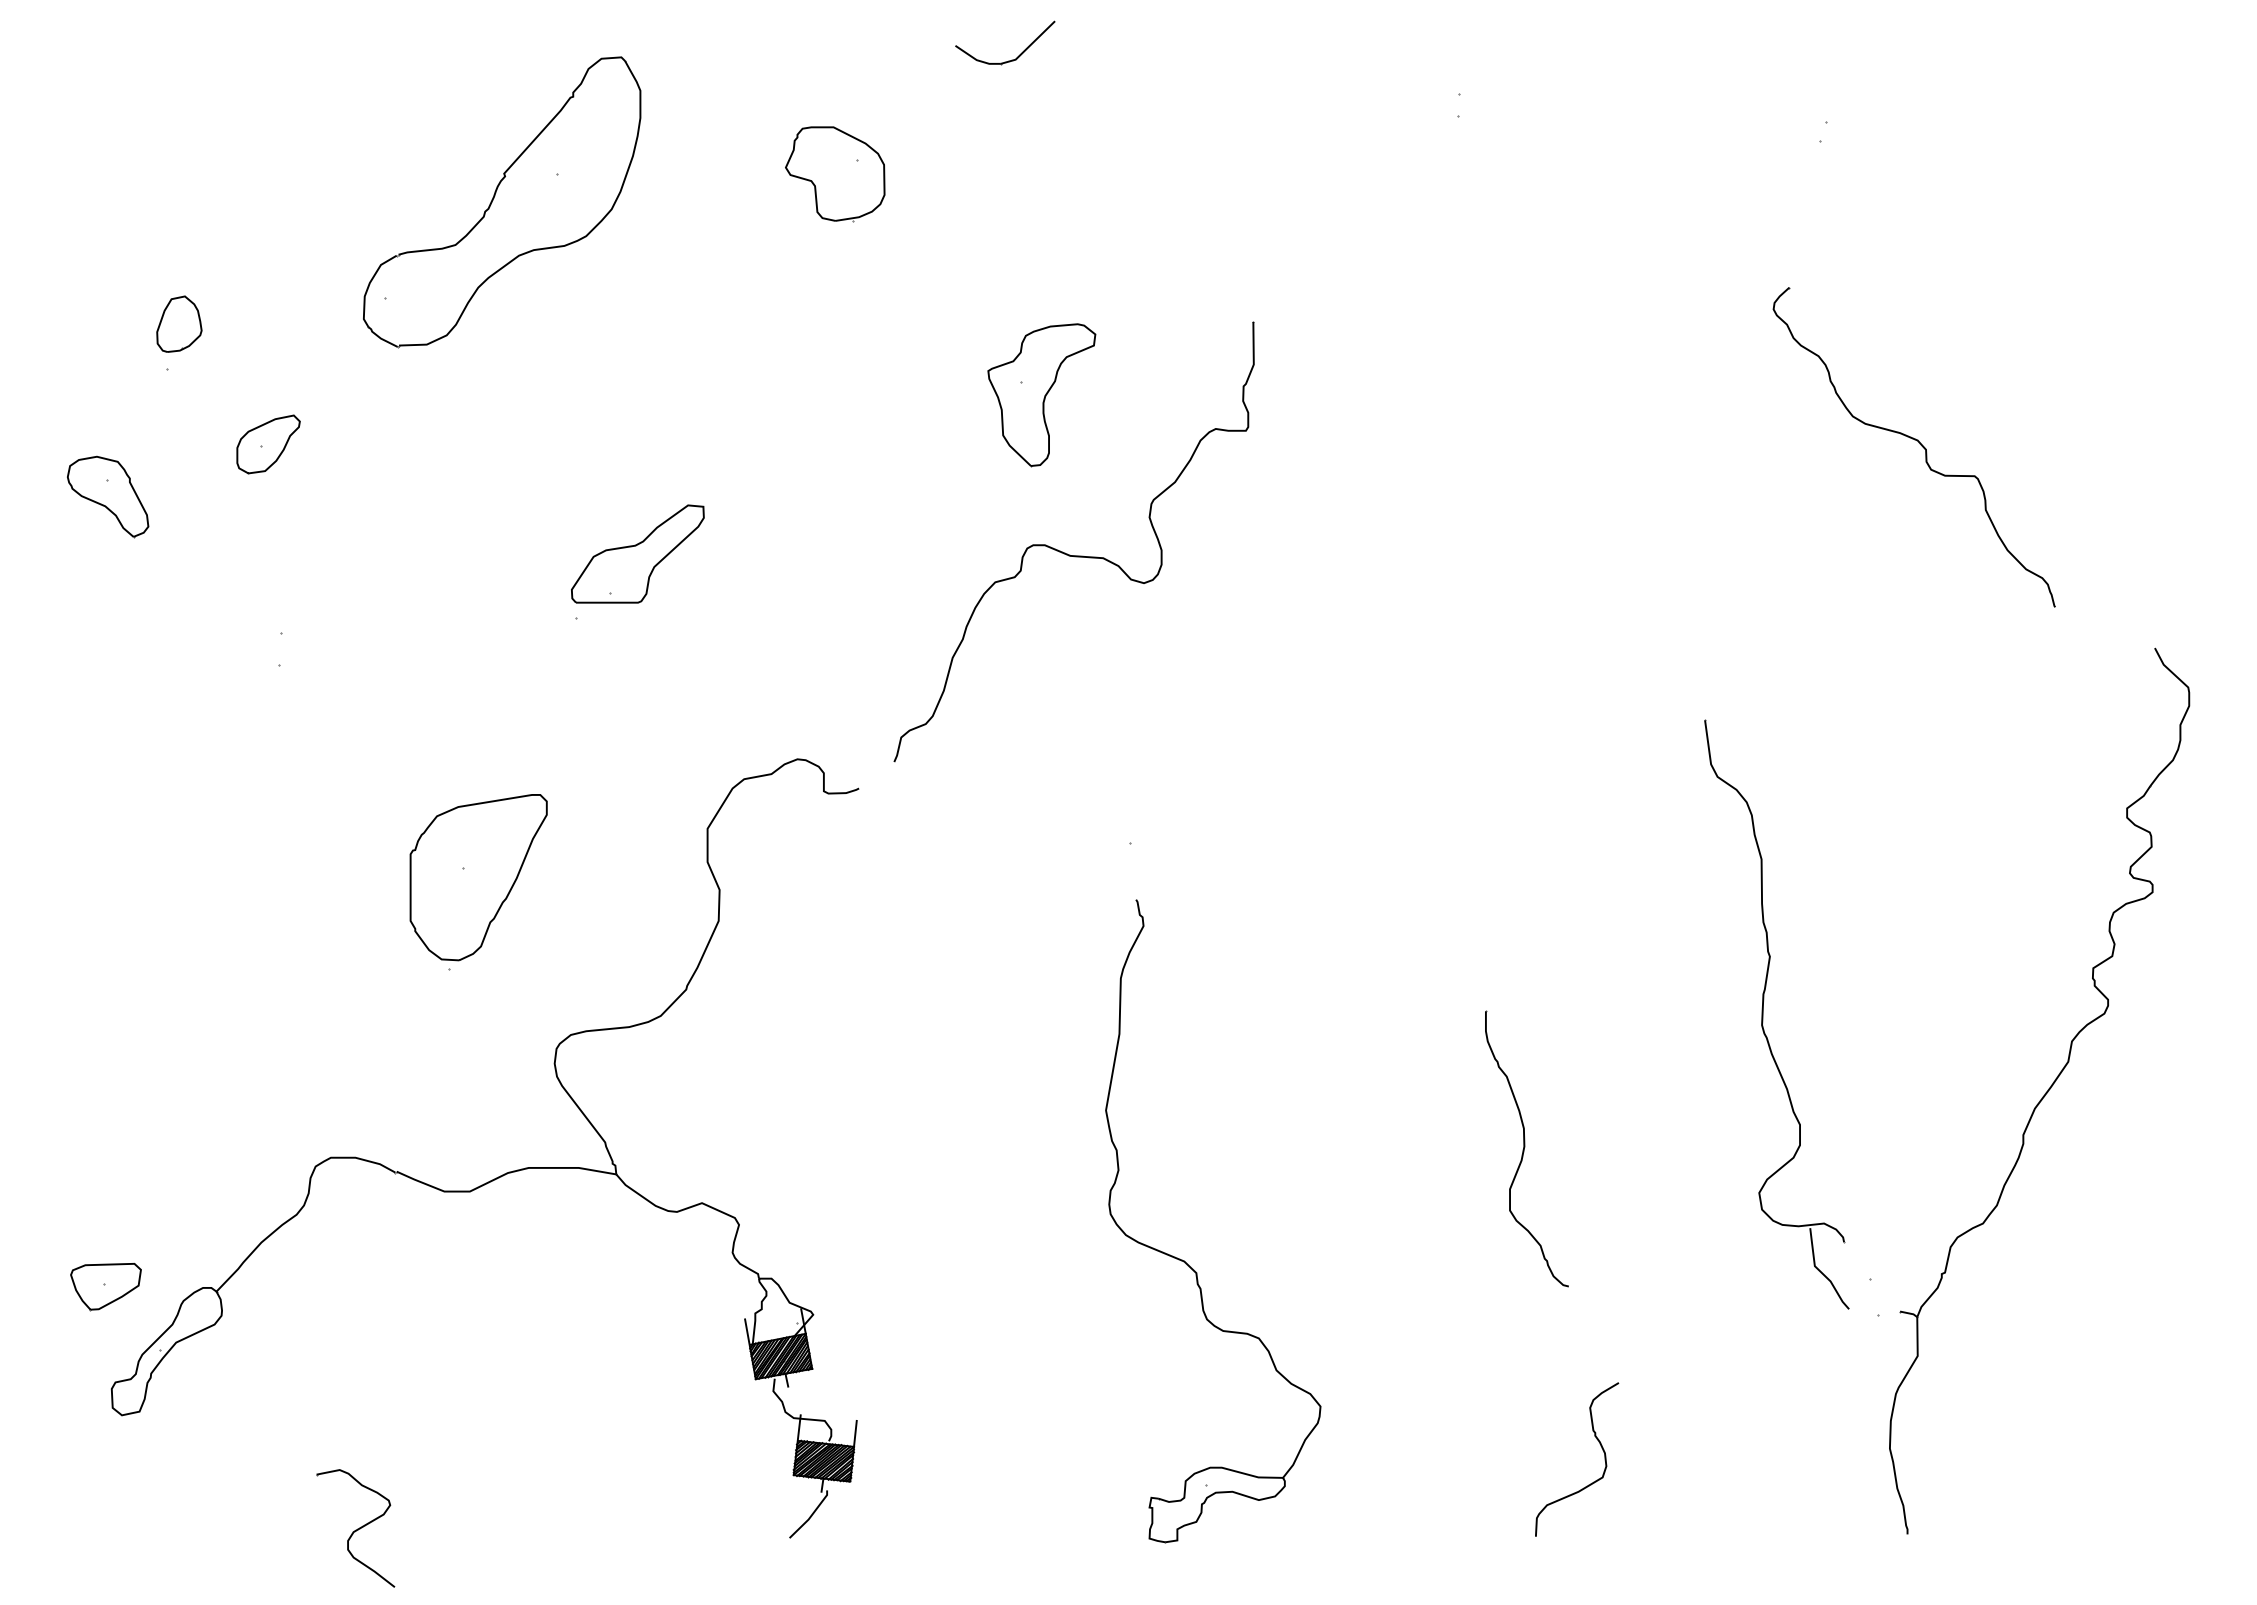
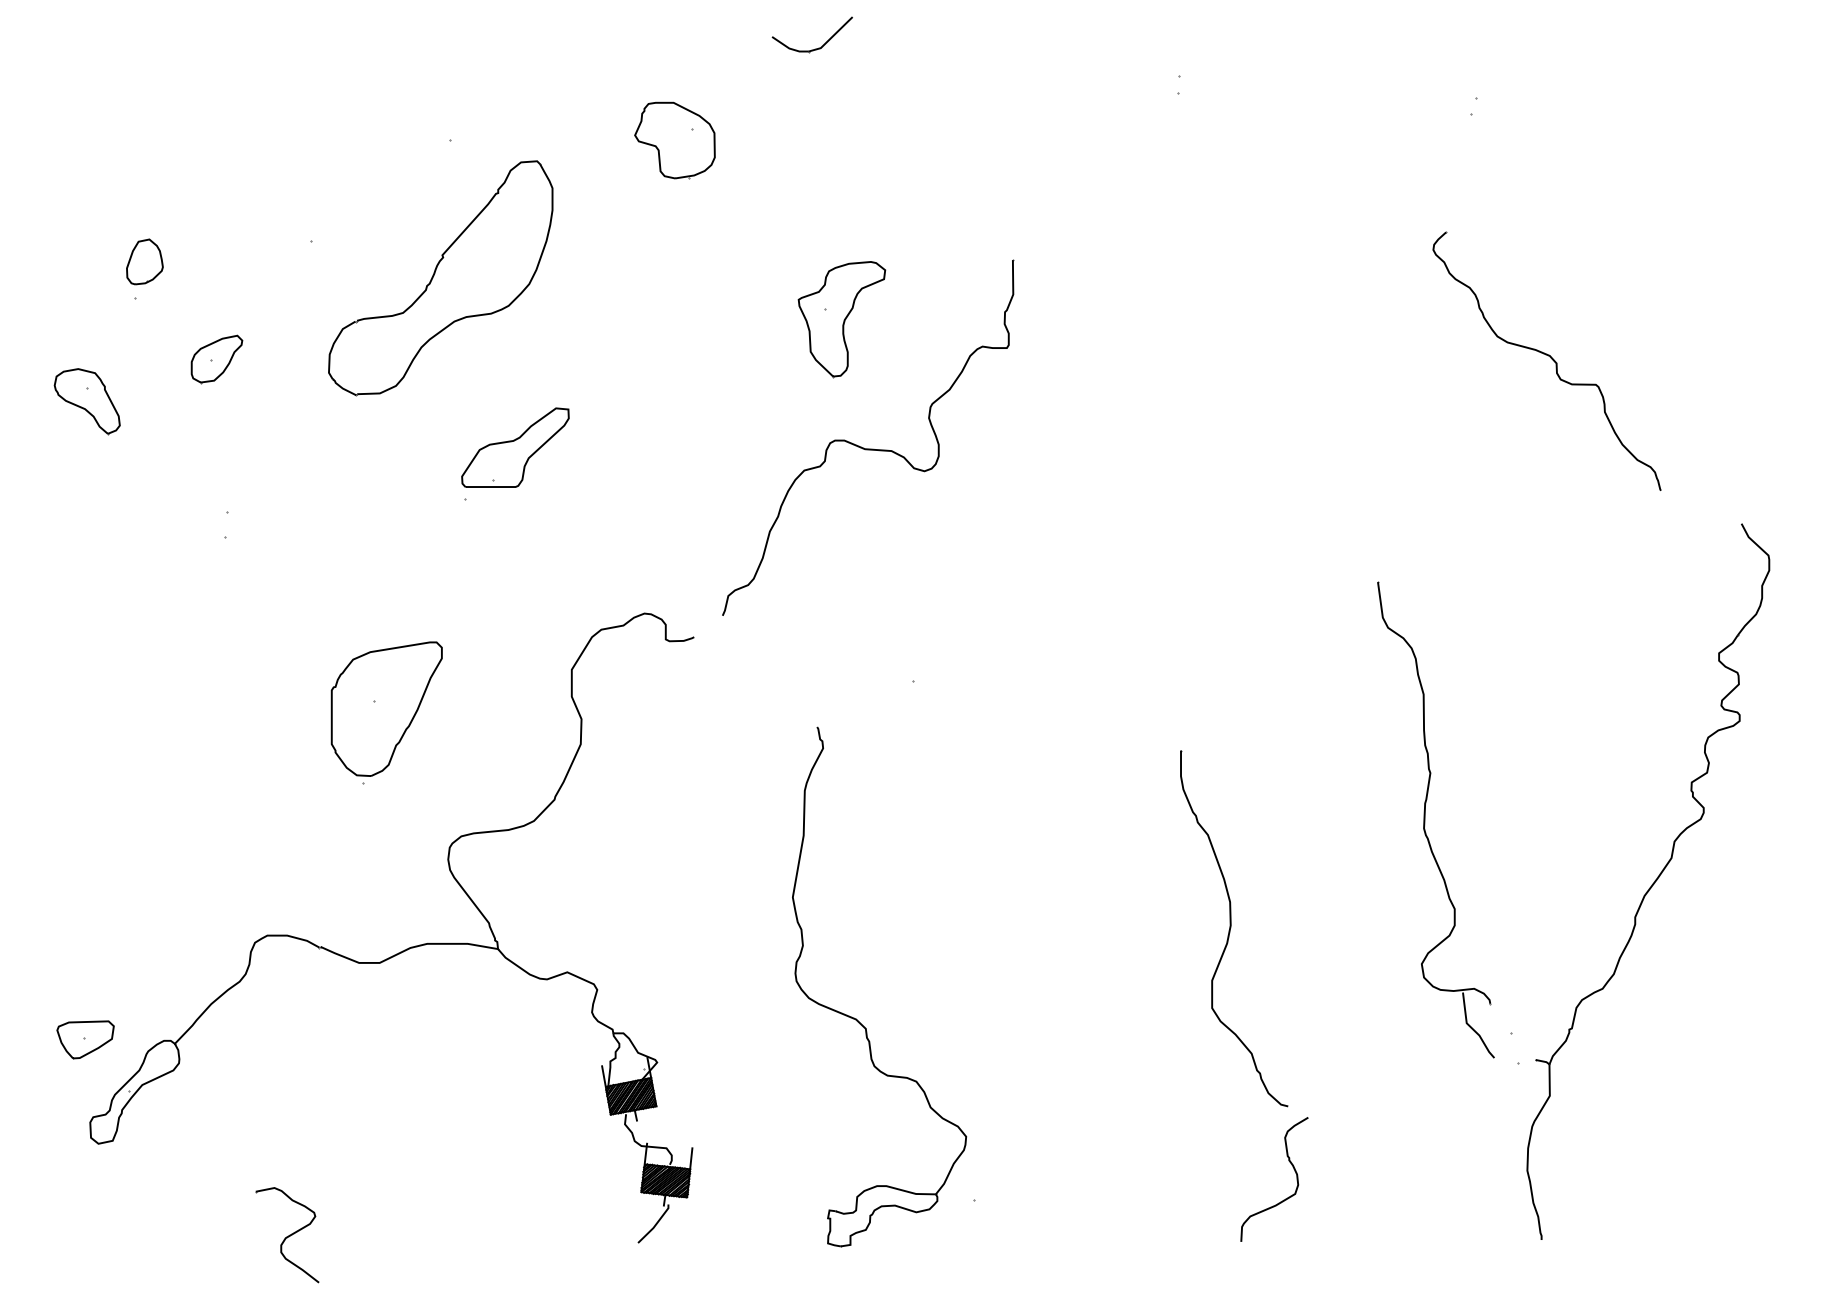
part: (501, 202) -> (440, 278), moved
part: (1526, 1148) -> (1233, 928), size x1.6
part: (1184, 1260) -> (856, 1018), moved

